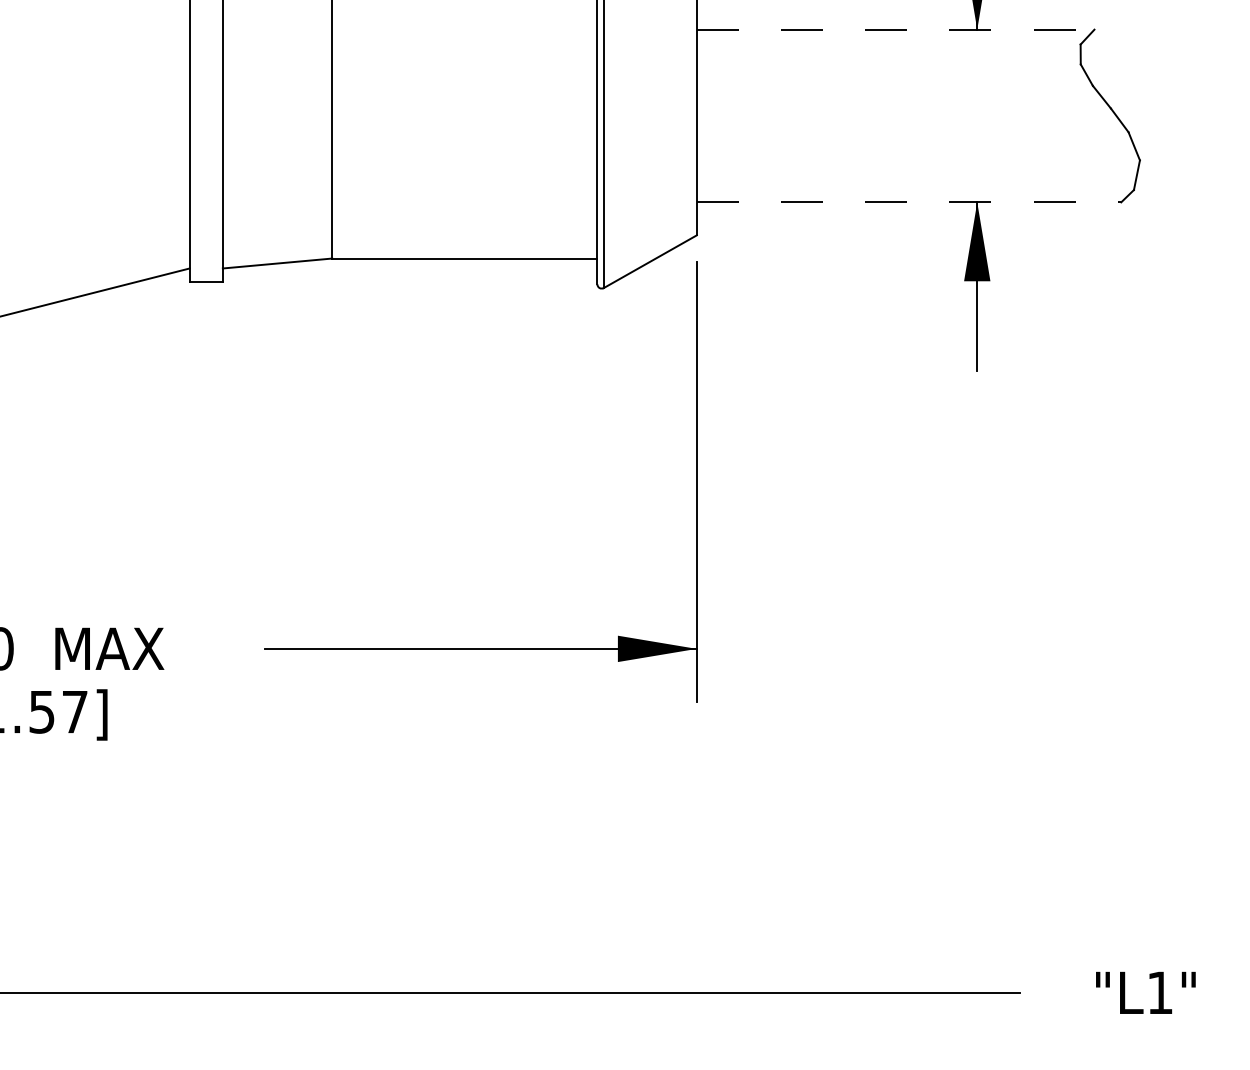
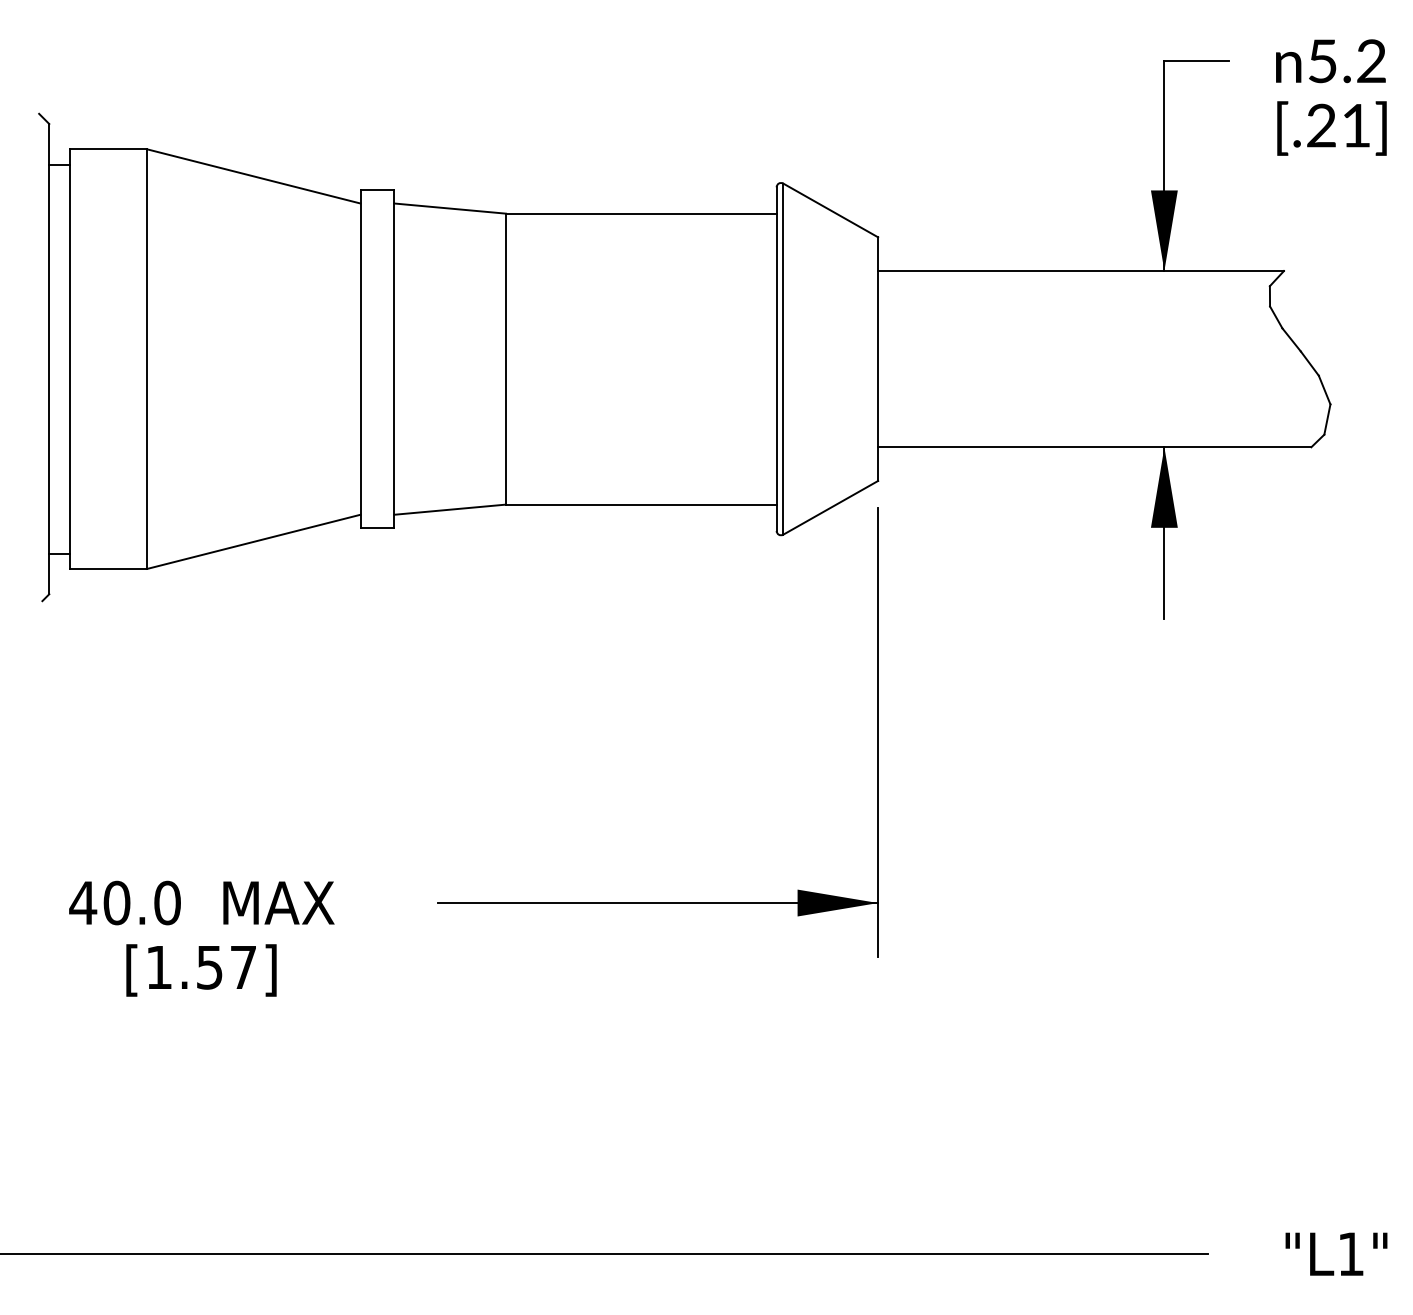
line: (896, 30) -> (1081, 271), dashed -> solid
line: (908, 202) -> (1094, 447), dashed -> solid

